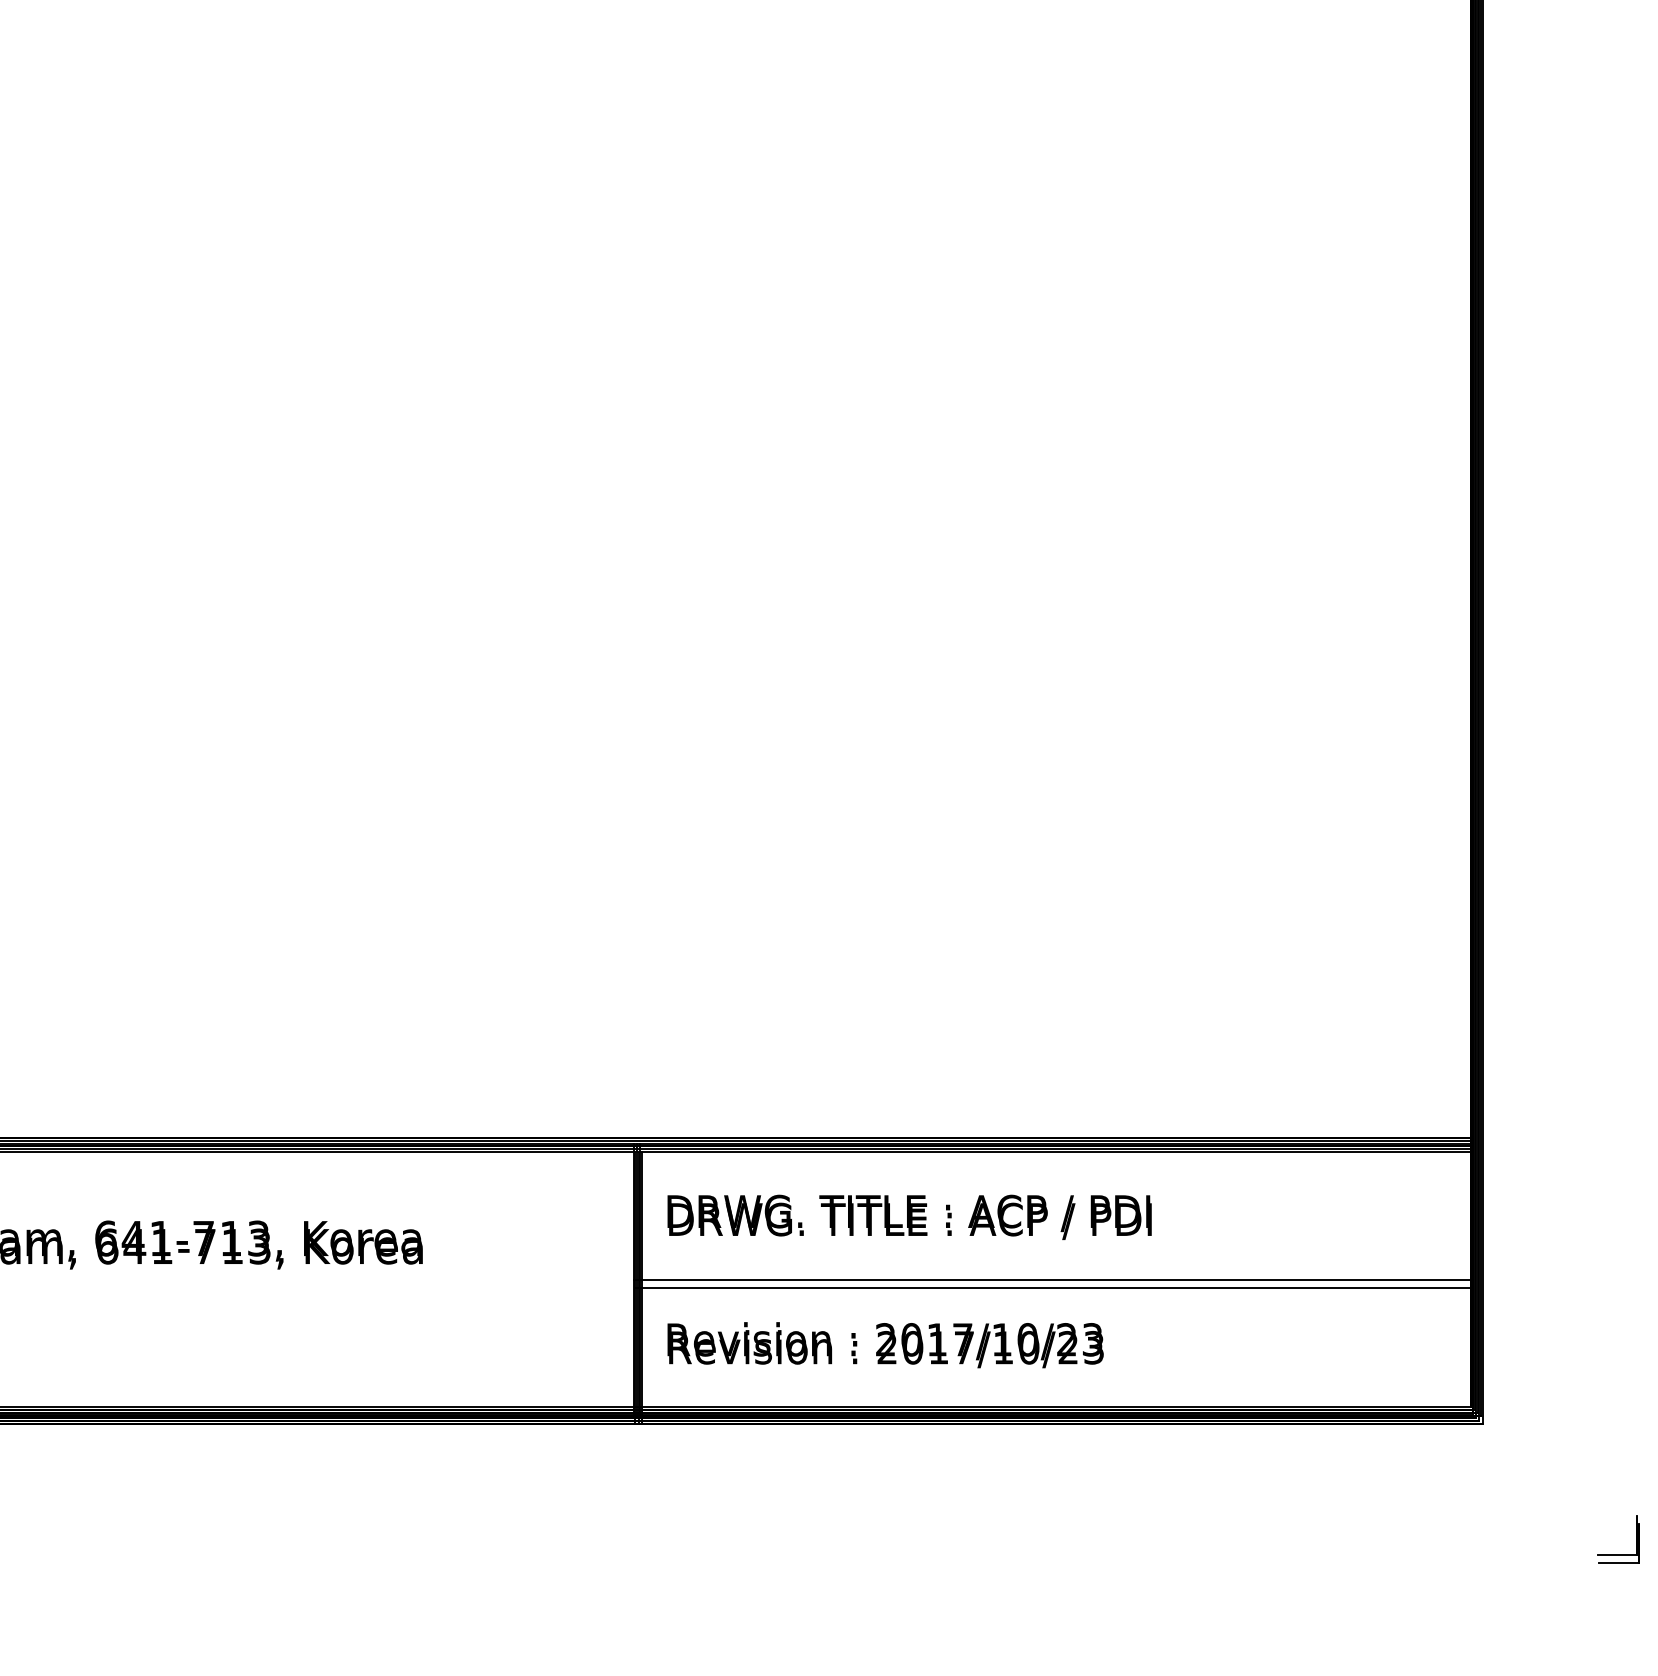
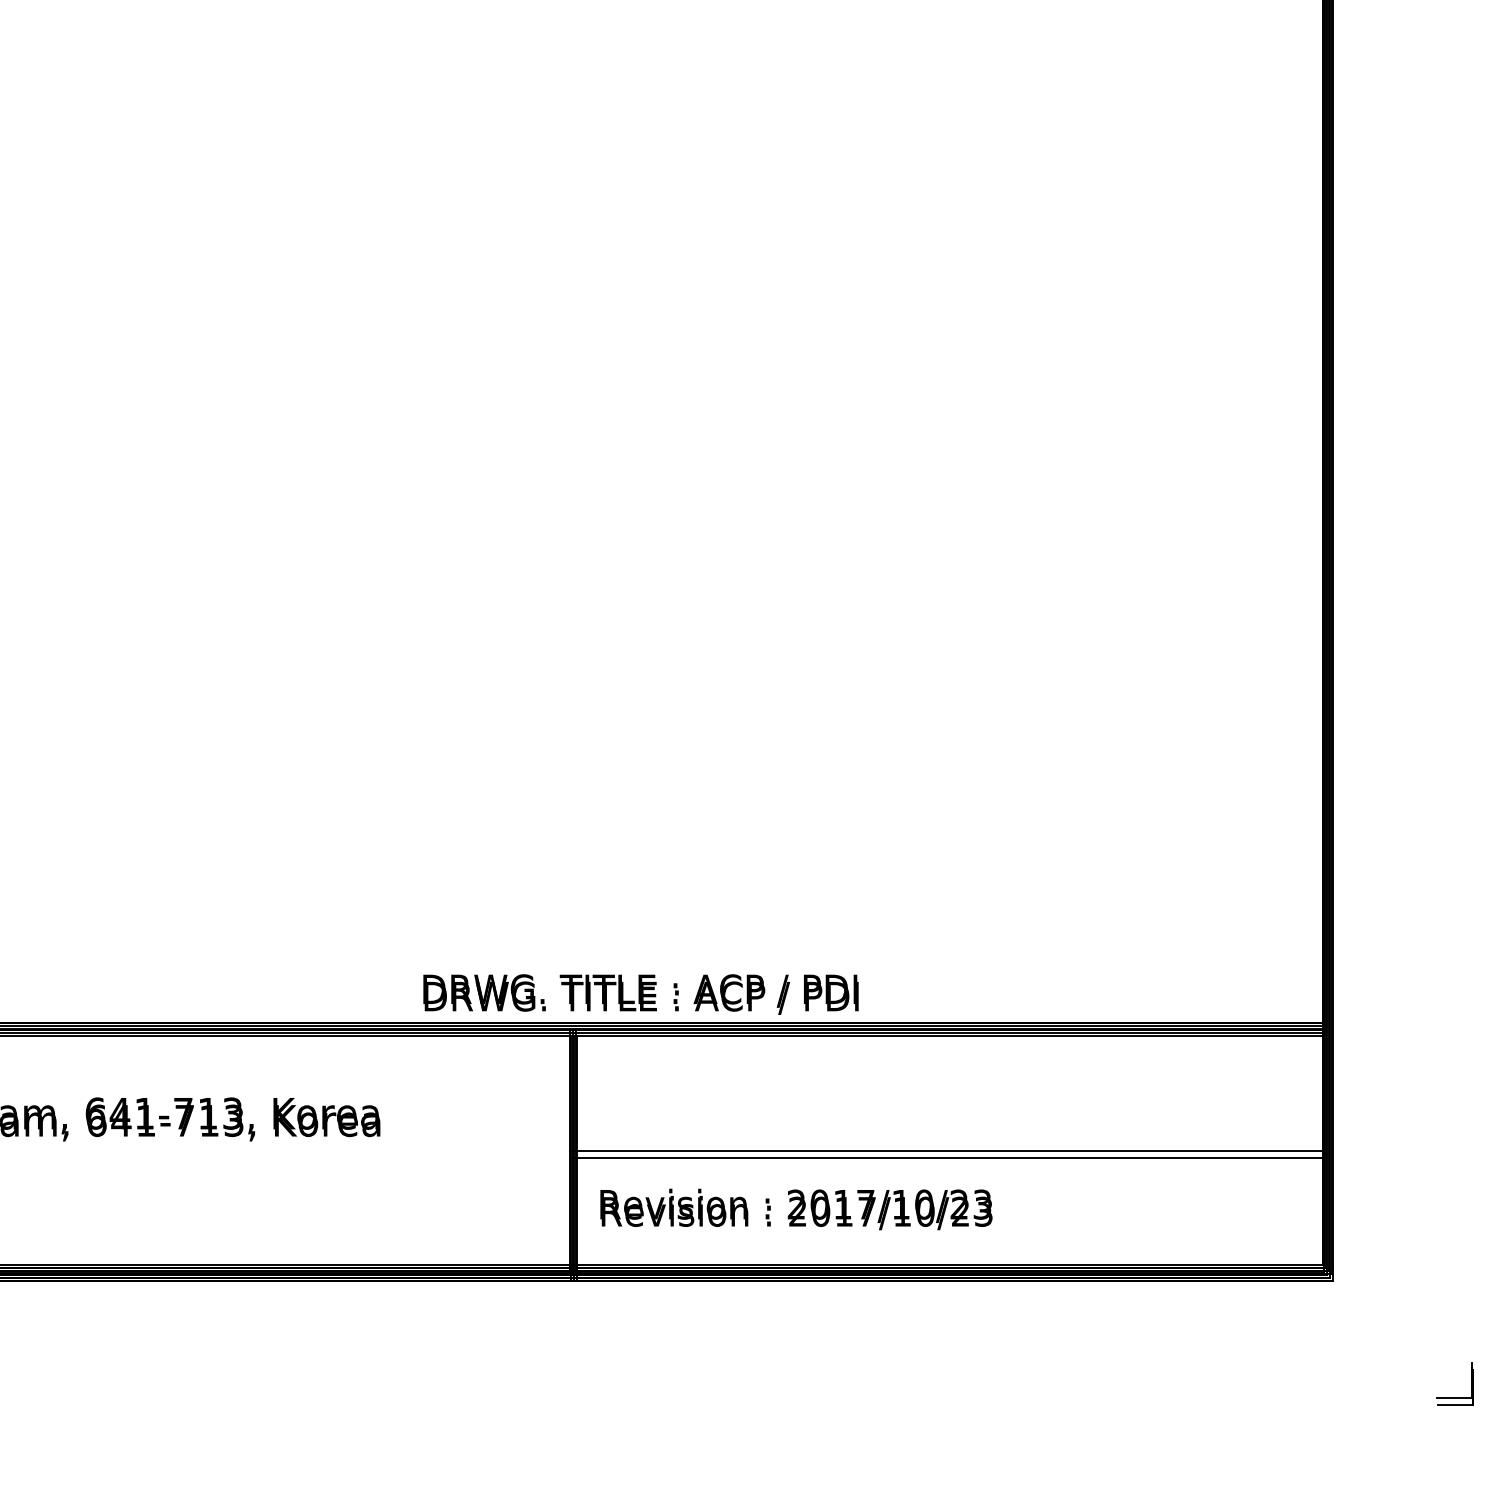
text: (909, 1217) -> (640, 994), moved

